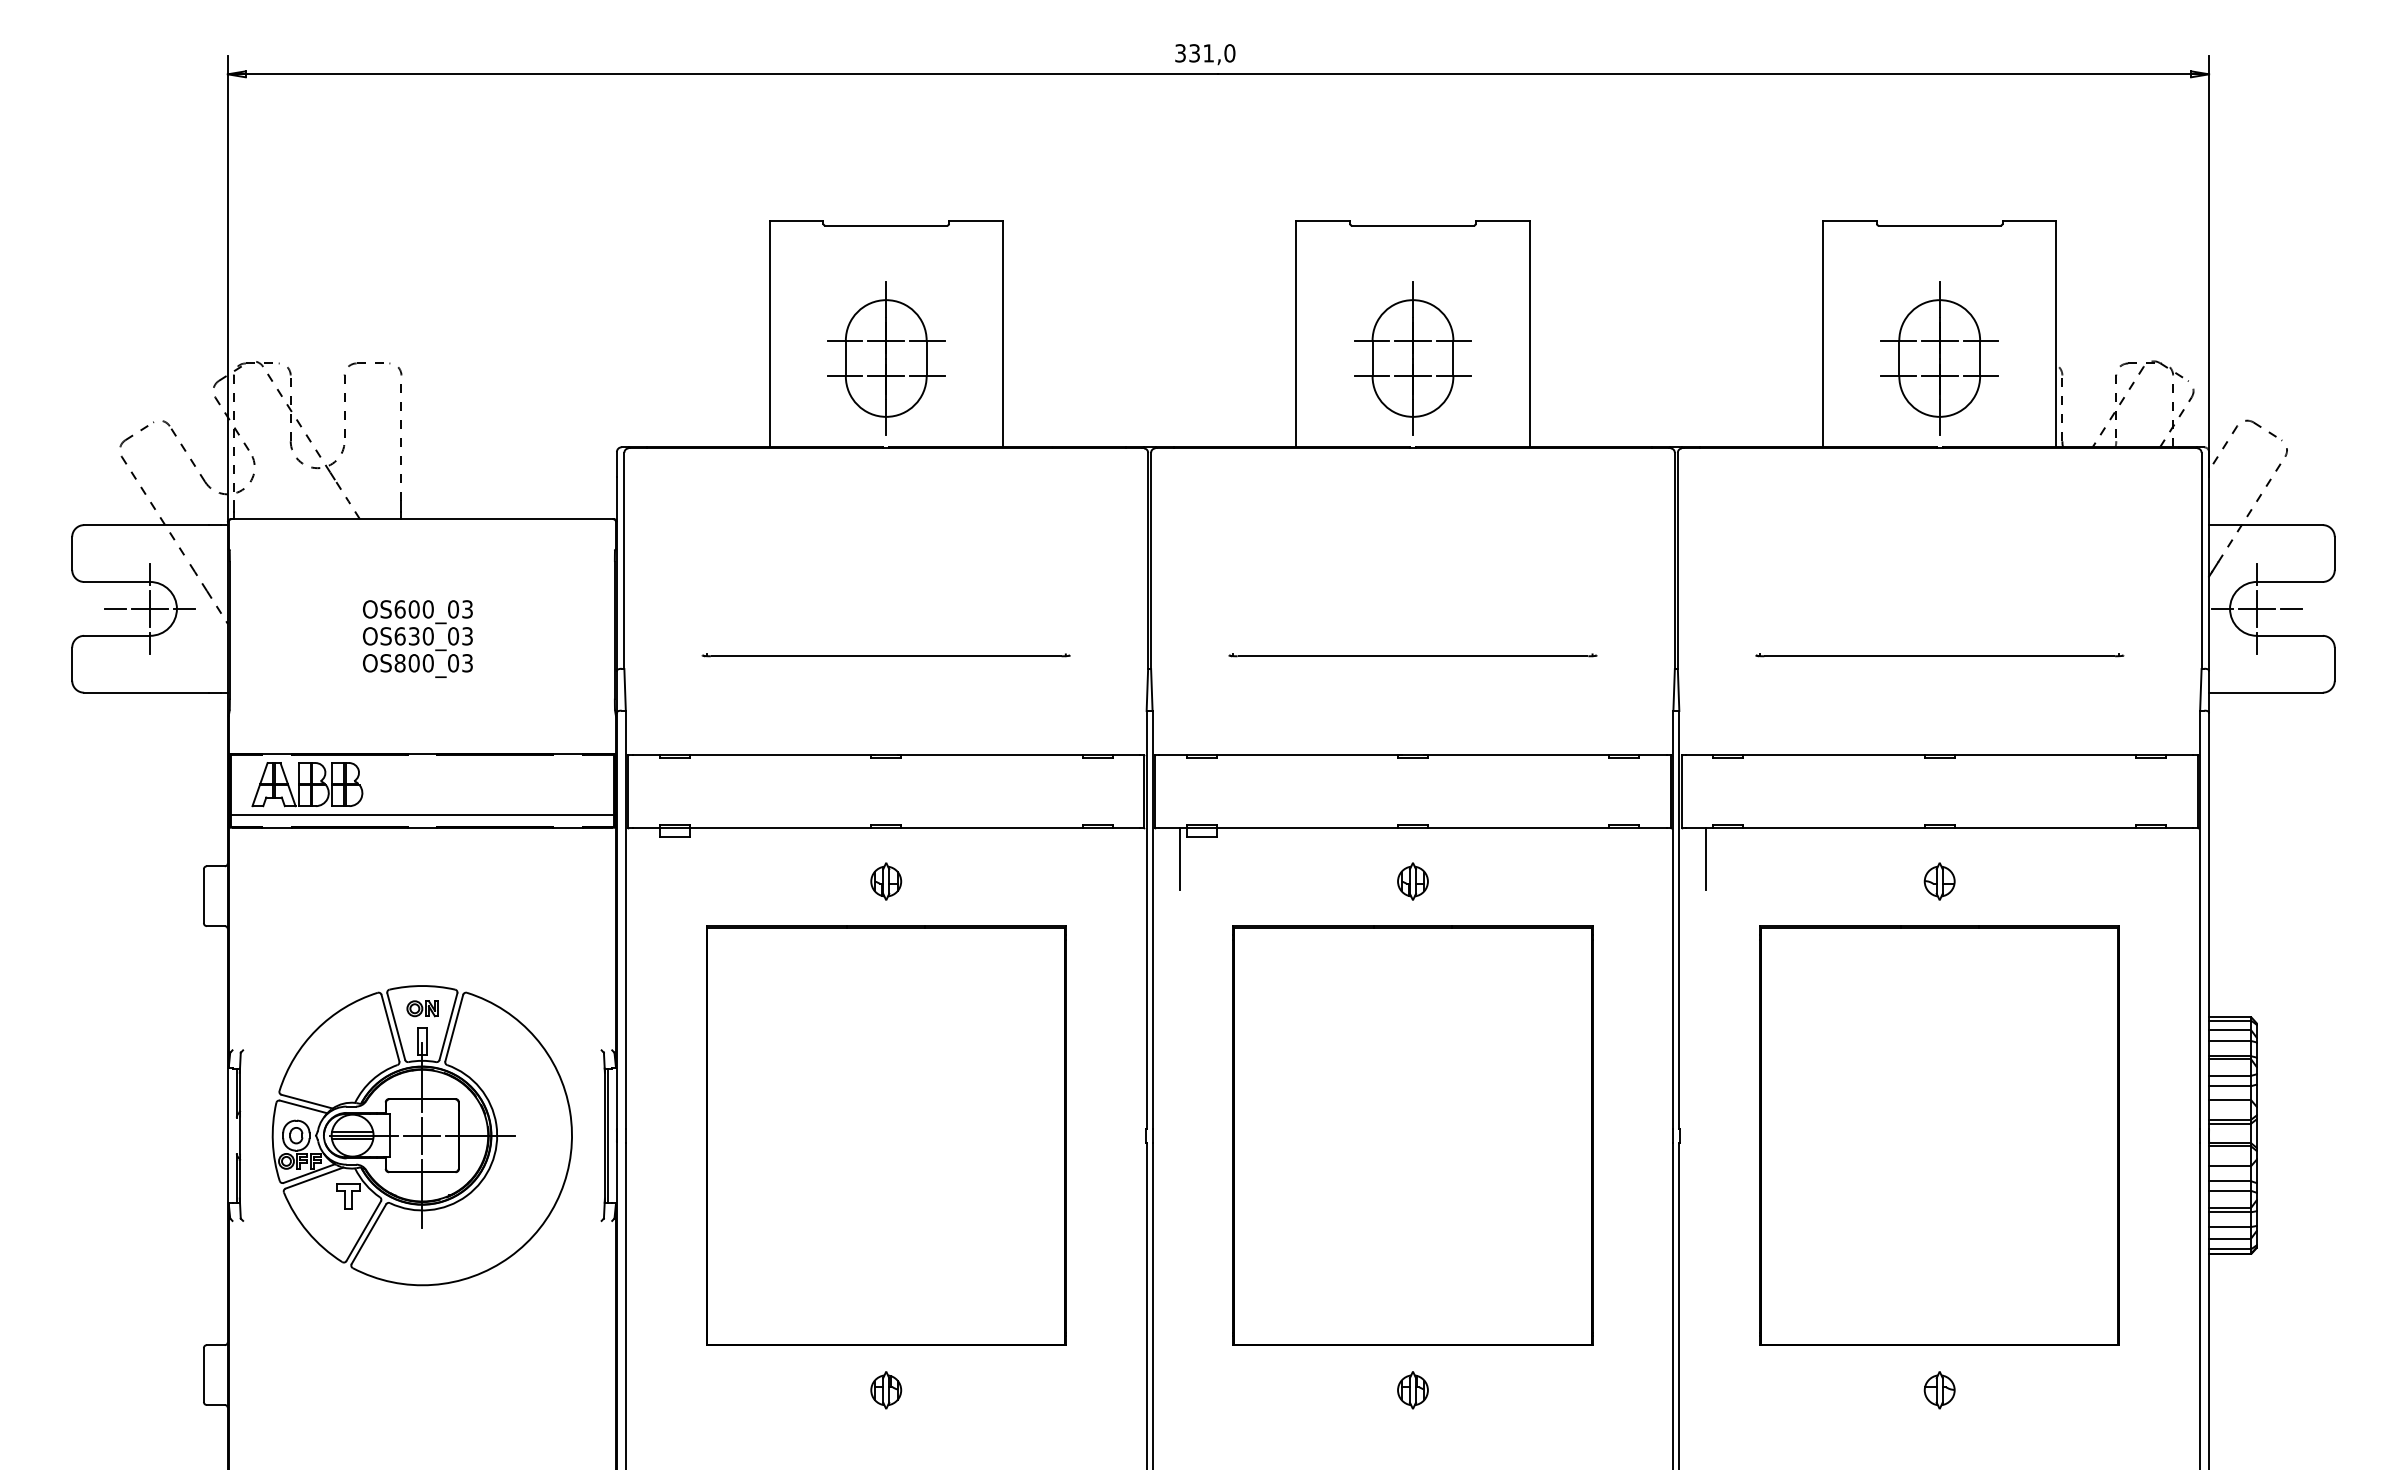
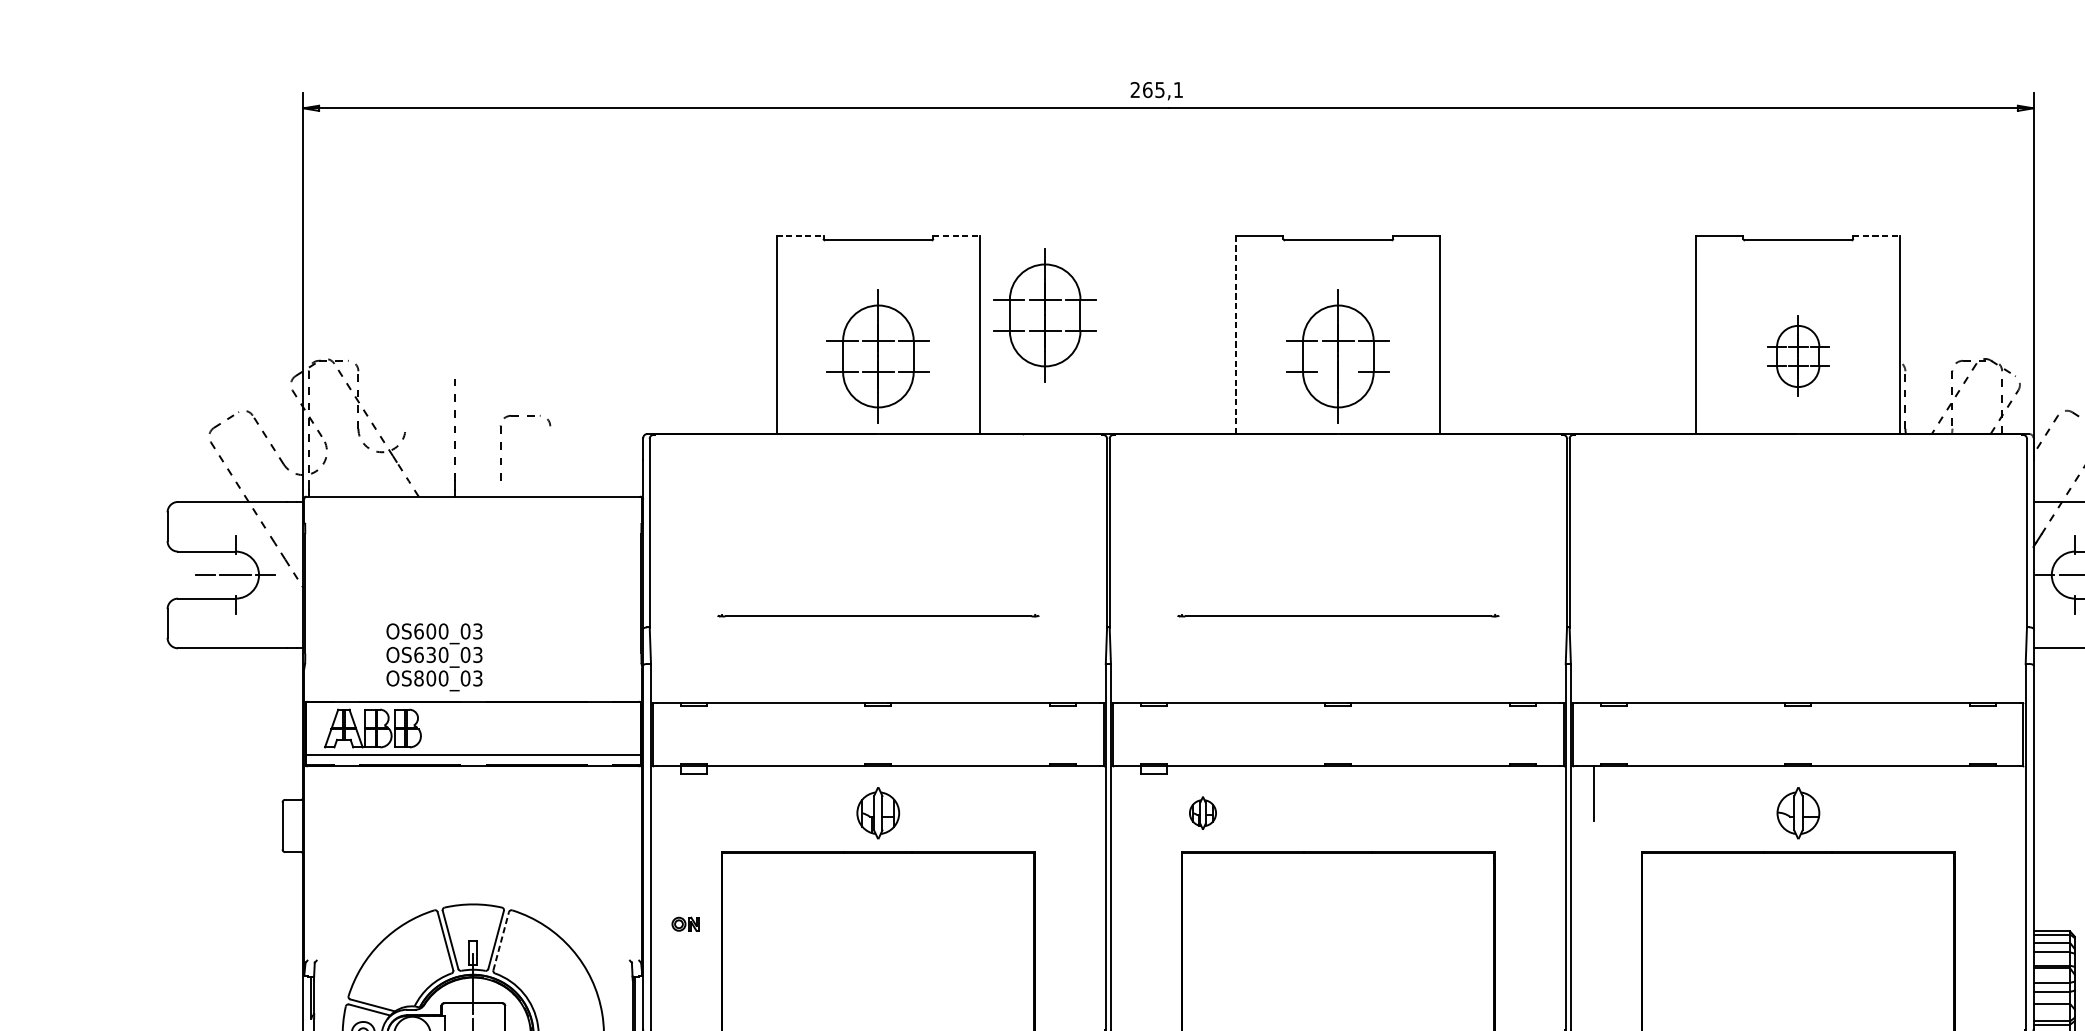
text: (1205, 53) -> (1157, 90), 331,0 -> 265,1
line: (796, 220) -> (800, 235), solid -> dashed
line: (976, 220) -> (957, 235), solid -> dashed
line: (2029, 220) -> (1876, 235), solid -> dashed
part: (1077, 311) -> (1045, 315), added
line: (1296, 333) -> (1236, 334), solid -> dashed
part: (1939, 358) -> (1798, 356), size x0.6
line: (1412, 376) -> (1337, 372), removed
part: (345, 399) -> (501, 447), moved
line: (150, 608) -> (235, 574), removed
line: (2256, 608) -> (2074, 574), removed
text: (417, 638) -> (434, 656), moved
part: (1939, 655) -> (1798, 615), removed
line: (1179, 858) -> (1134, 793), removed
part: (886, 881) -> (878, 813), size x1.6
part: (1412, 881) -> (1202, 813), moved
part: (1939, 881) -> (1798, 813), size x1.6
part: (422, 1008) -> (685, 924), moved
line: (454, 1027) -> (501, 940), solid -> dashed

